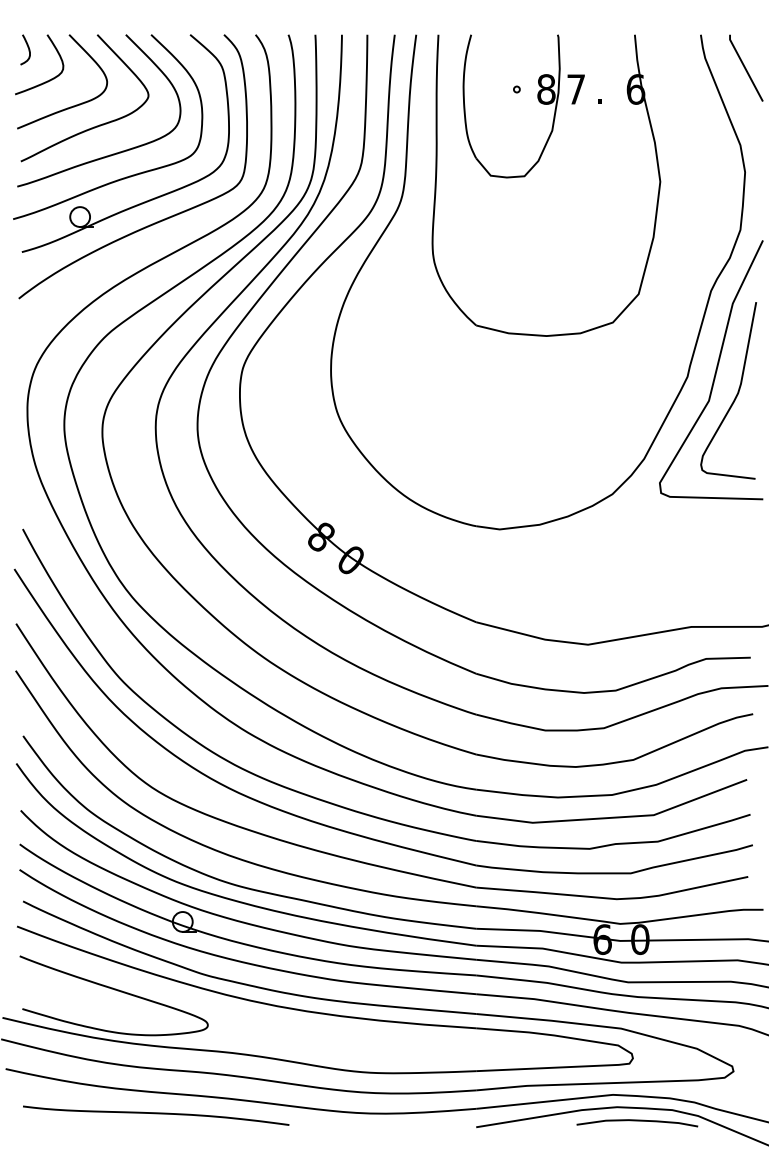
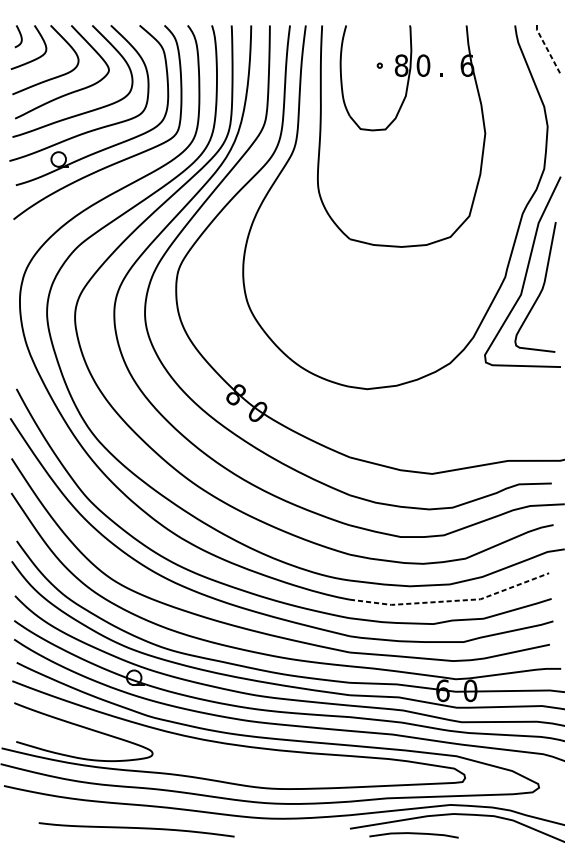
line: (745, 68) -> (547, 50), solid -> dashed
text: (576, 89) -> (423, 65), 7 -> 0
line: (615, 817) -> (452, 601), solid -> dashed
curve: (156, 1114) -> (136, 828), moved
curve: (637, 1121) -> (414, 834), moved

